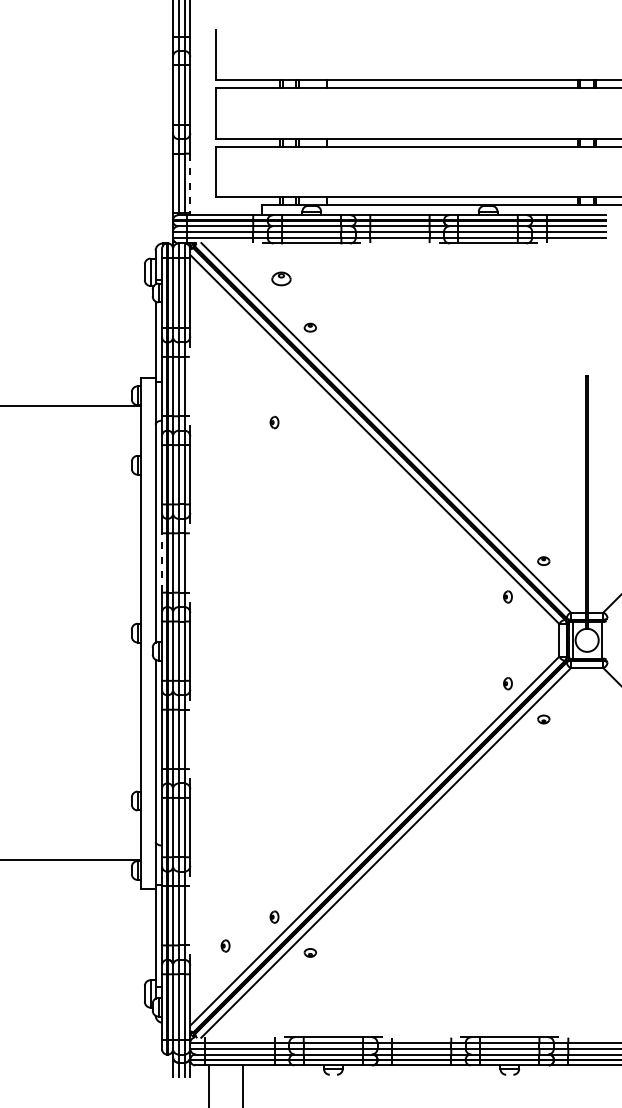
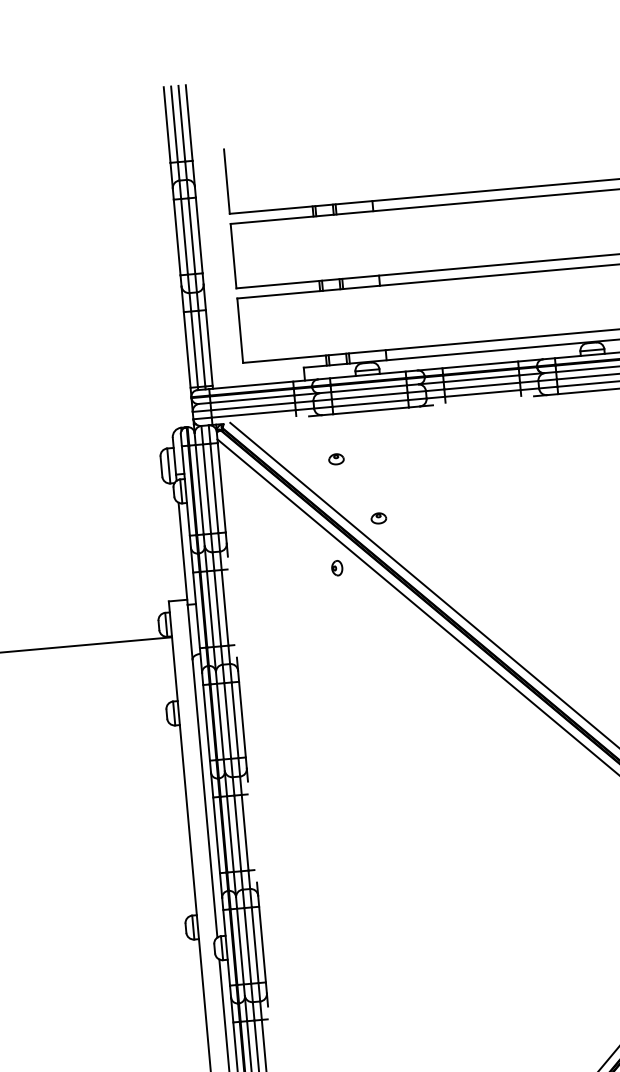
line: (190, 183) -> (209, 348), dashed -> solid
part: (281, 278) -> (336, 458), size x0.62
part: (274, 422) -> (337, 568), moved
line: (162, 562) -> (217, 834), dashed -> solid

